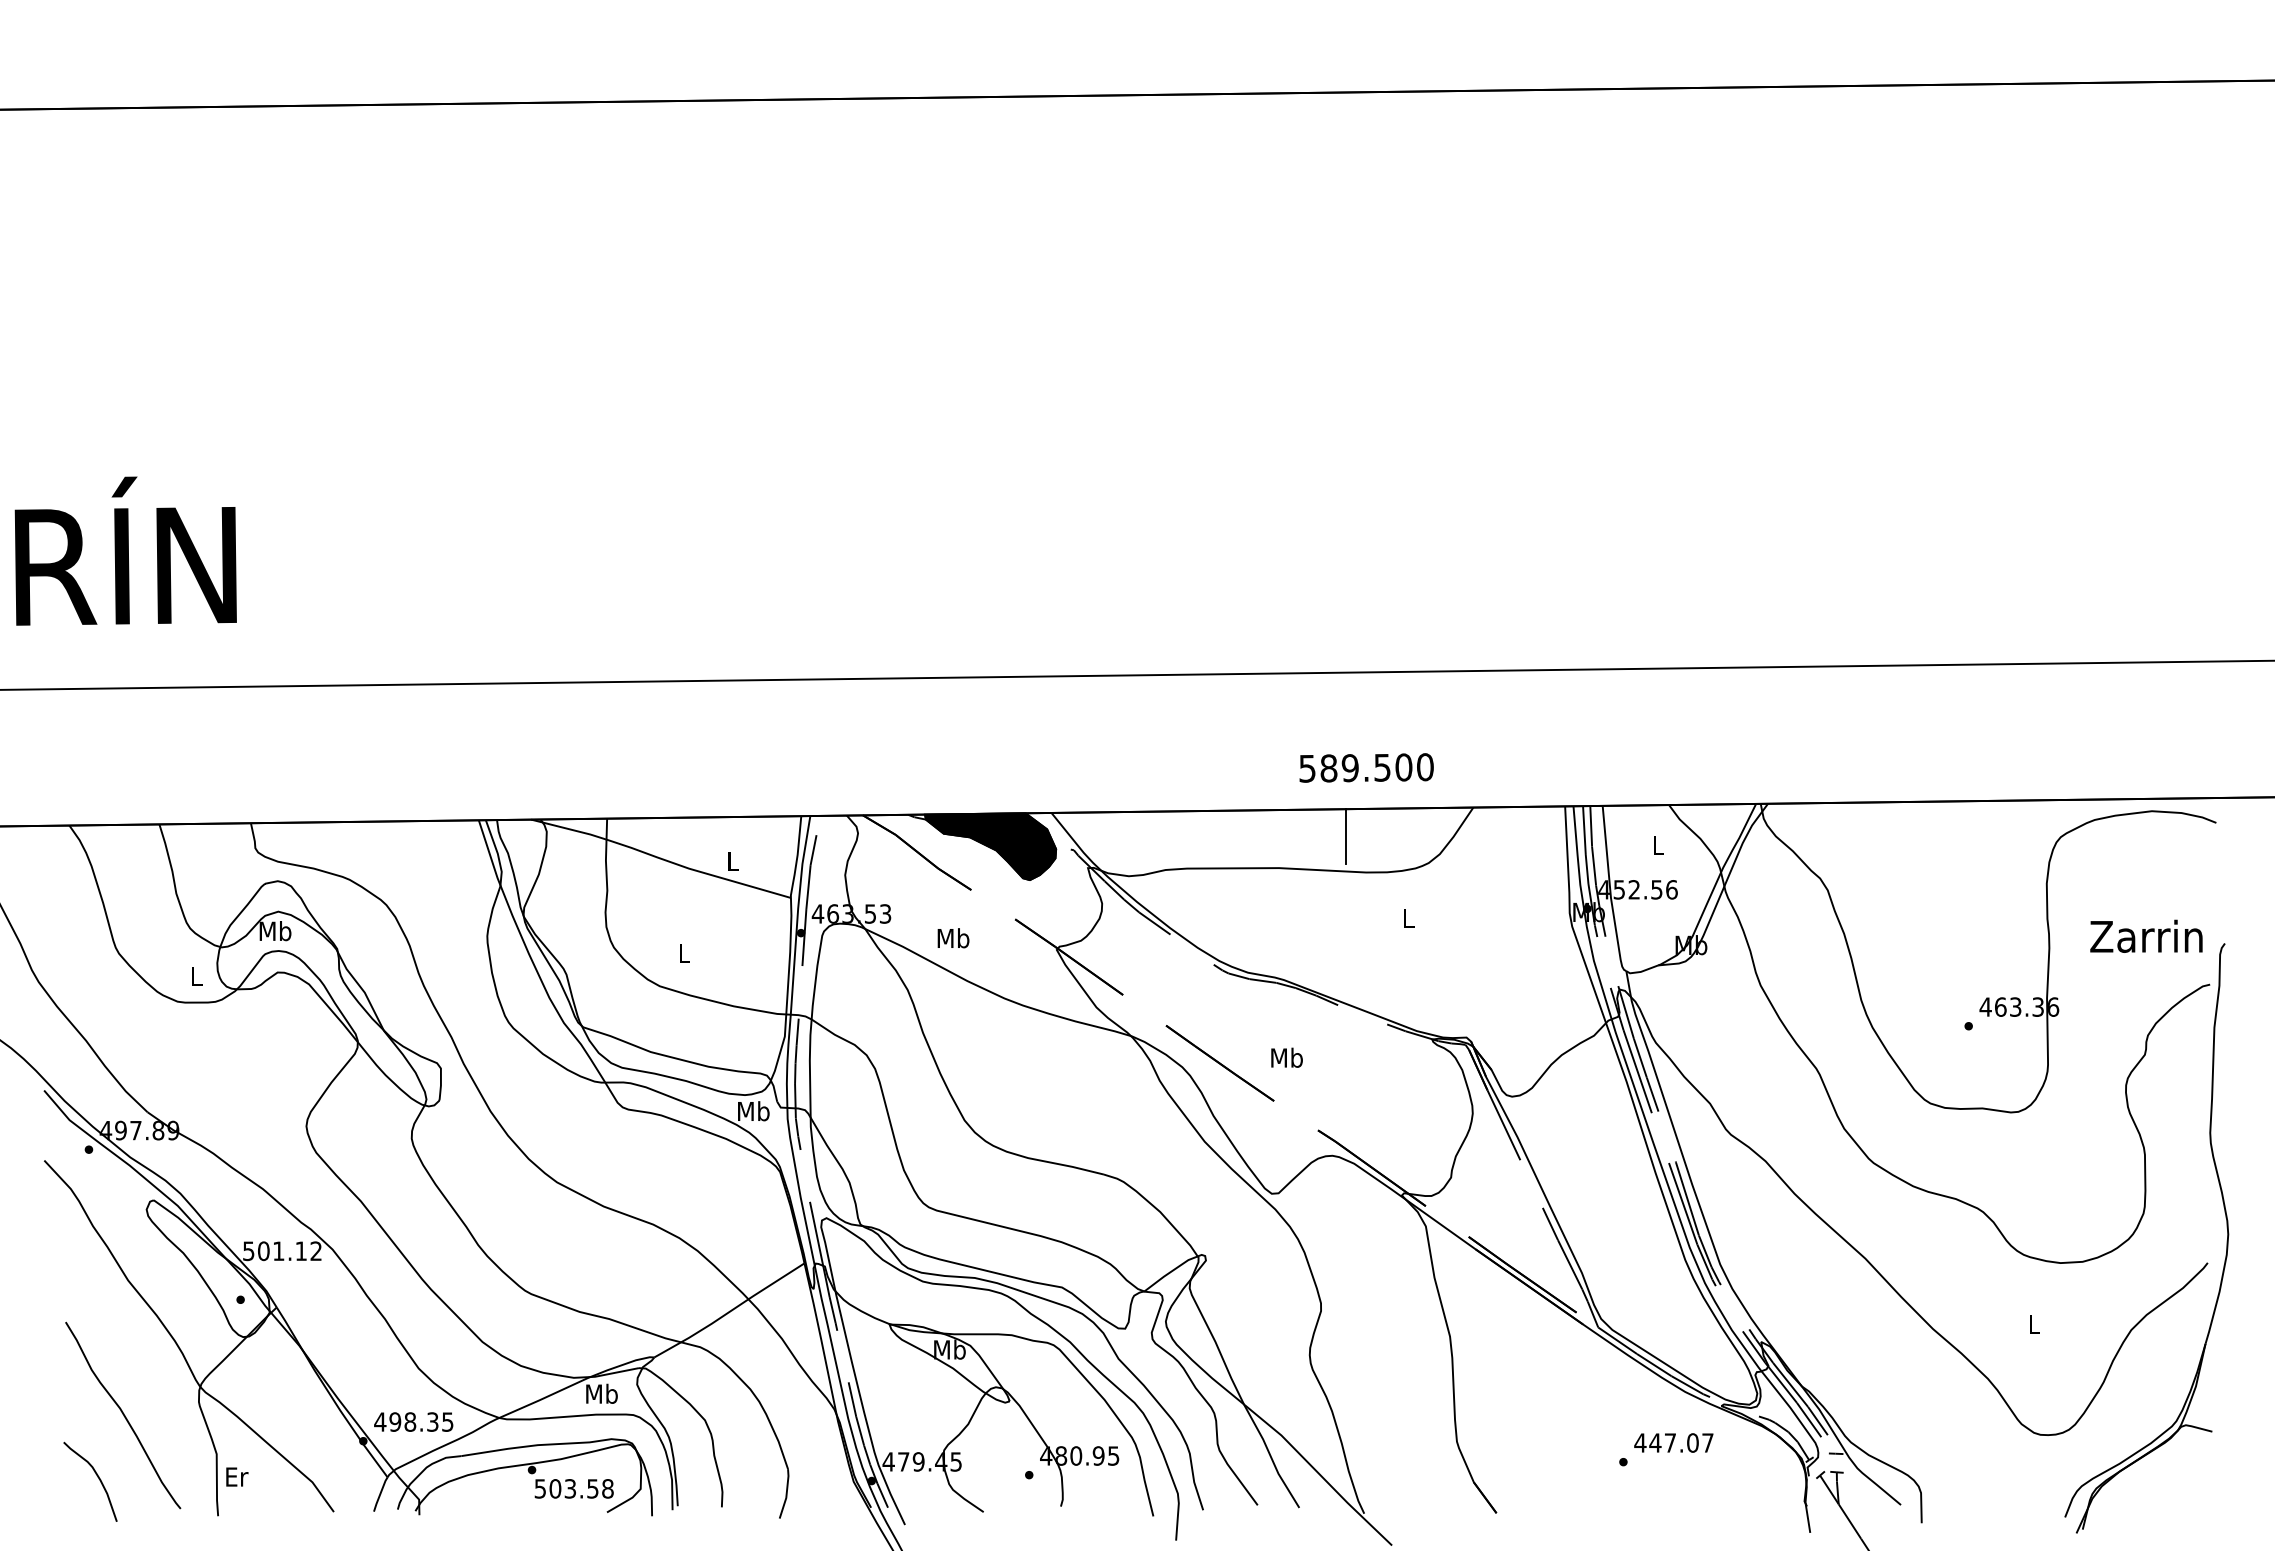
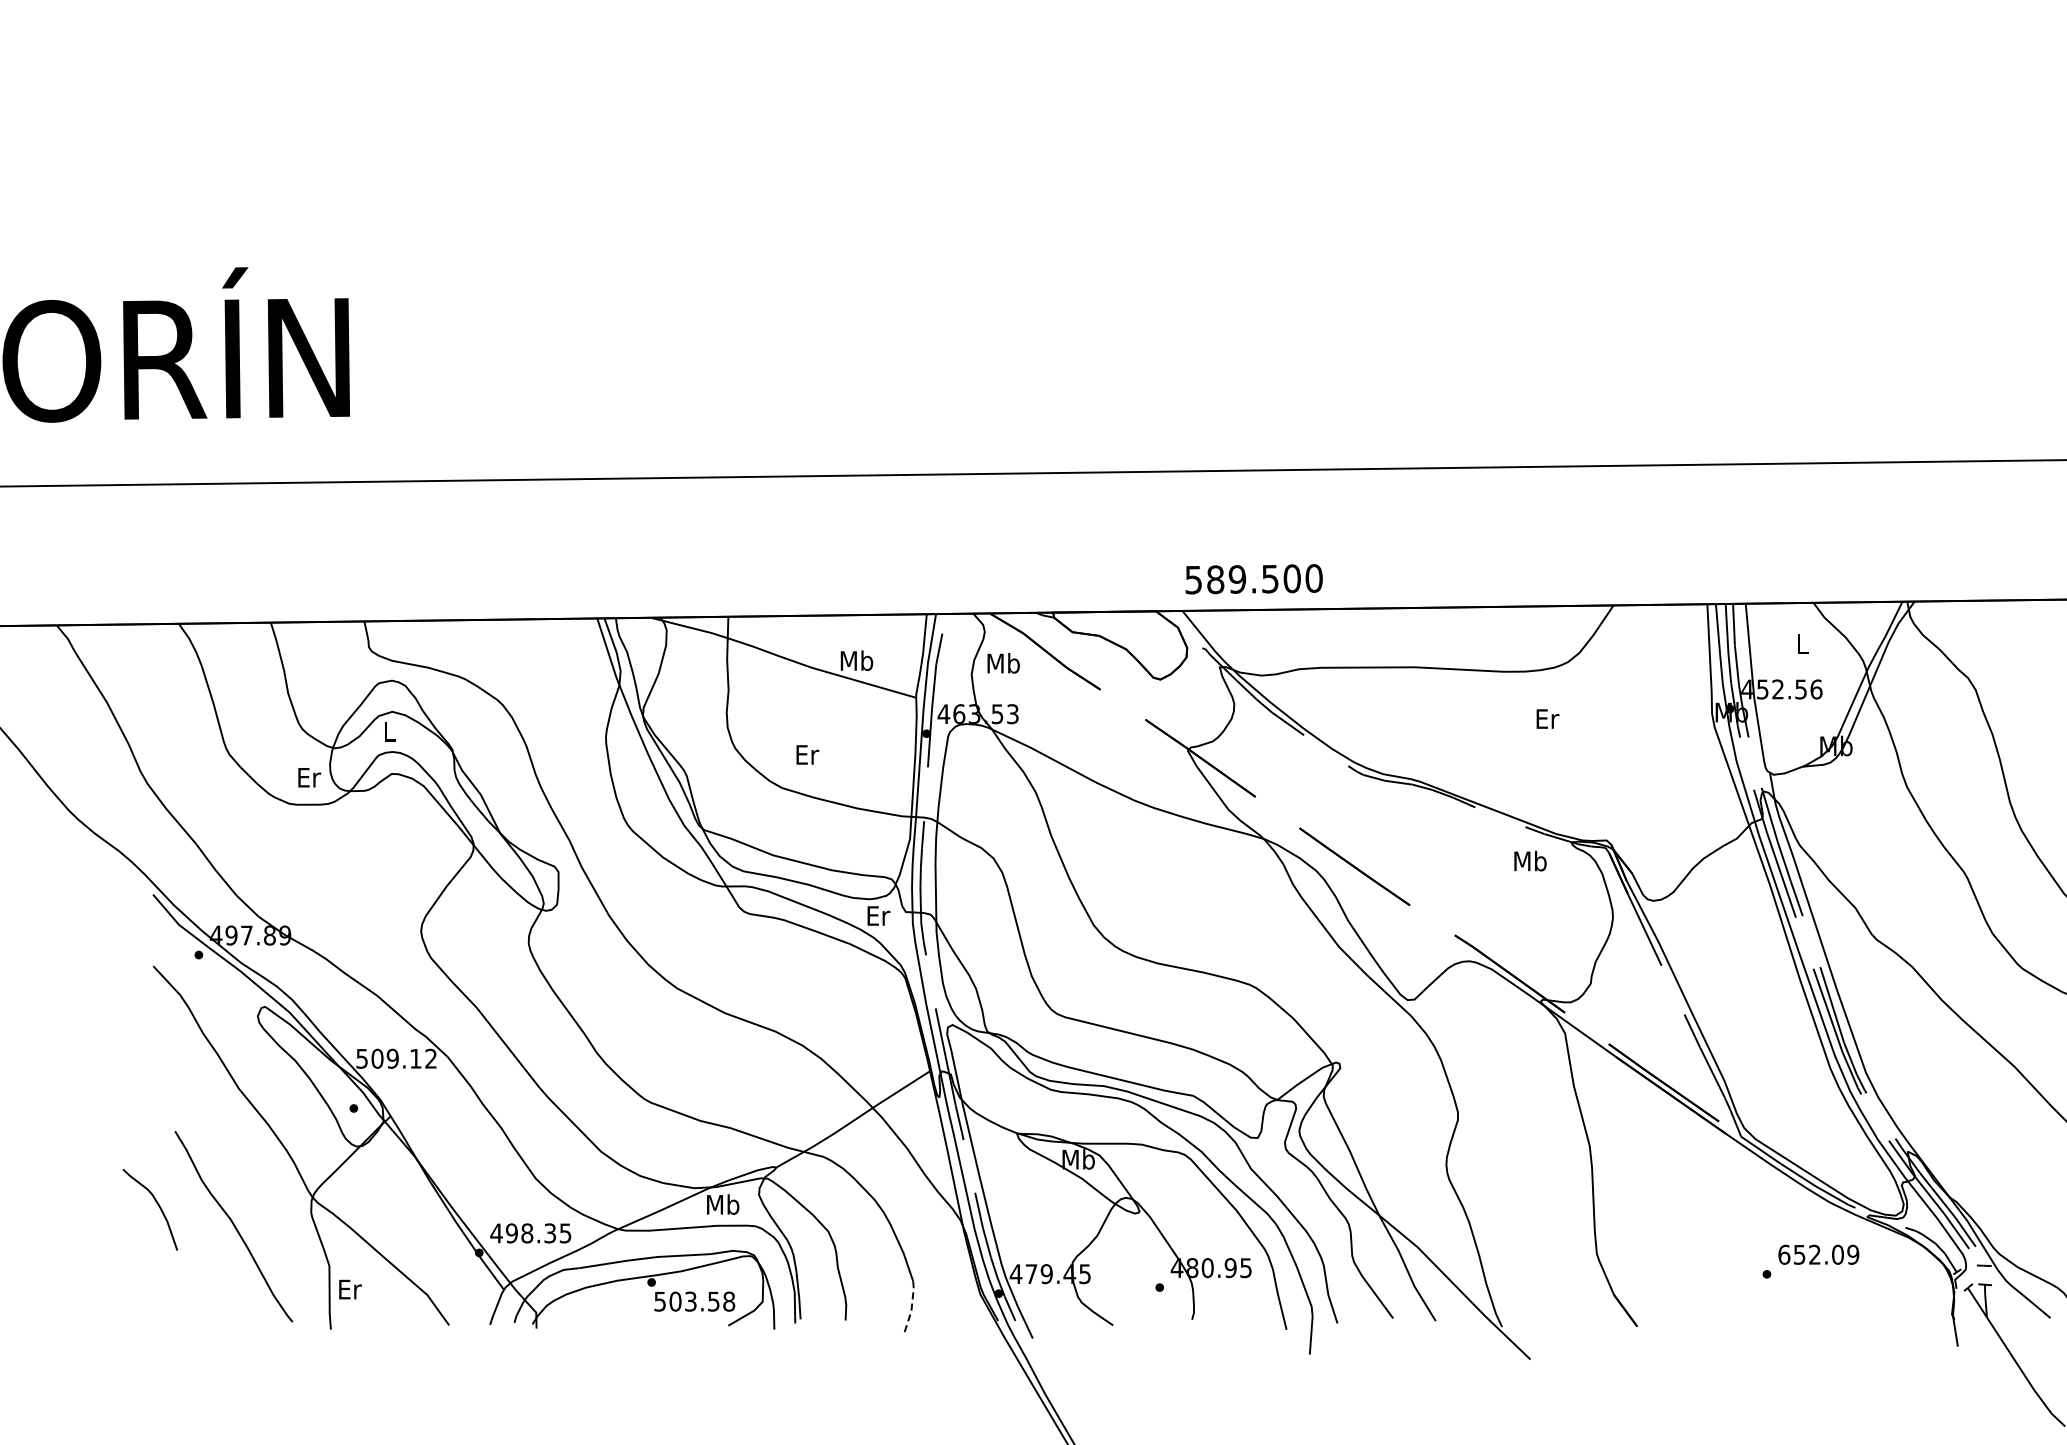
text: (1366, 767) -> (1254, 578), moved
line: (1345, 836) -> (1482, 635), removed
fill: (990, 846) -> (1120, 645), removed
text: (732, 861) -> (856, 660), L -> Mb
text: (1409, 918) -> (1548, 718), L -> Er
text: (275, 931) -> (389, 732), Mb -> L
text: (953, 938) -> (1003, 663), moved
text: (684, 953) -> (807, 754), L -> Er
text: (197, 975) -> (309, 777), L -> Er
text: (1286, 1057) -> (1529, 860), moved
text: (753, 1111) -> (877, 916), Mb -> Er
text: (278, 1251) -> (392, 1059), 501.12 -> 509.12
text: (1673, 1442) -> (1818, 1254), 447.07 -> 652.09
curve: (97, 1477) -> (157, 1205), moved
line: (786, 1494) -> (911, 1307), solid -> dashed

